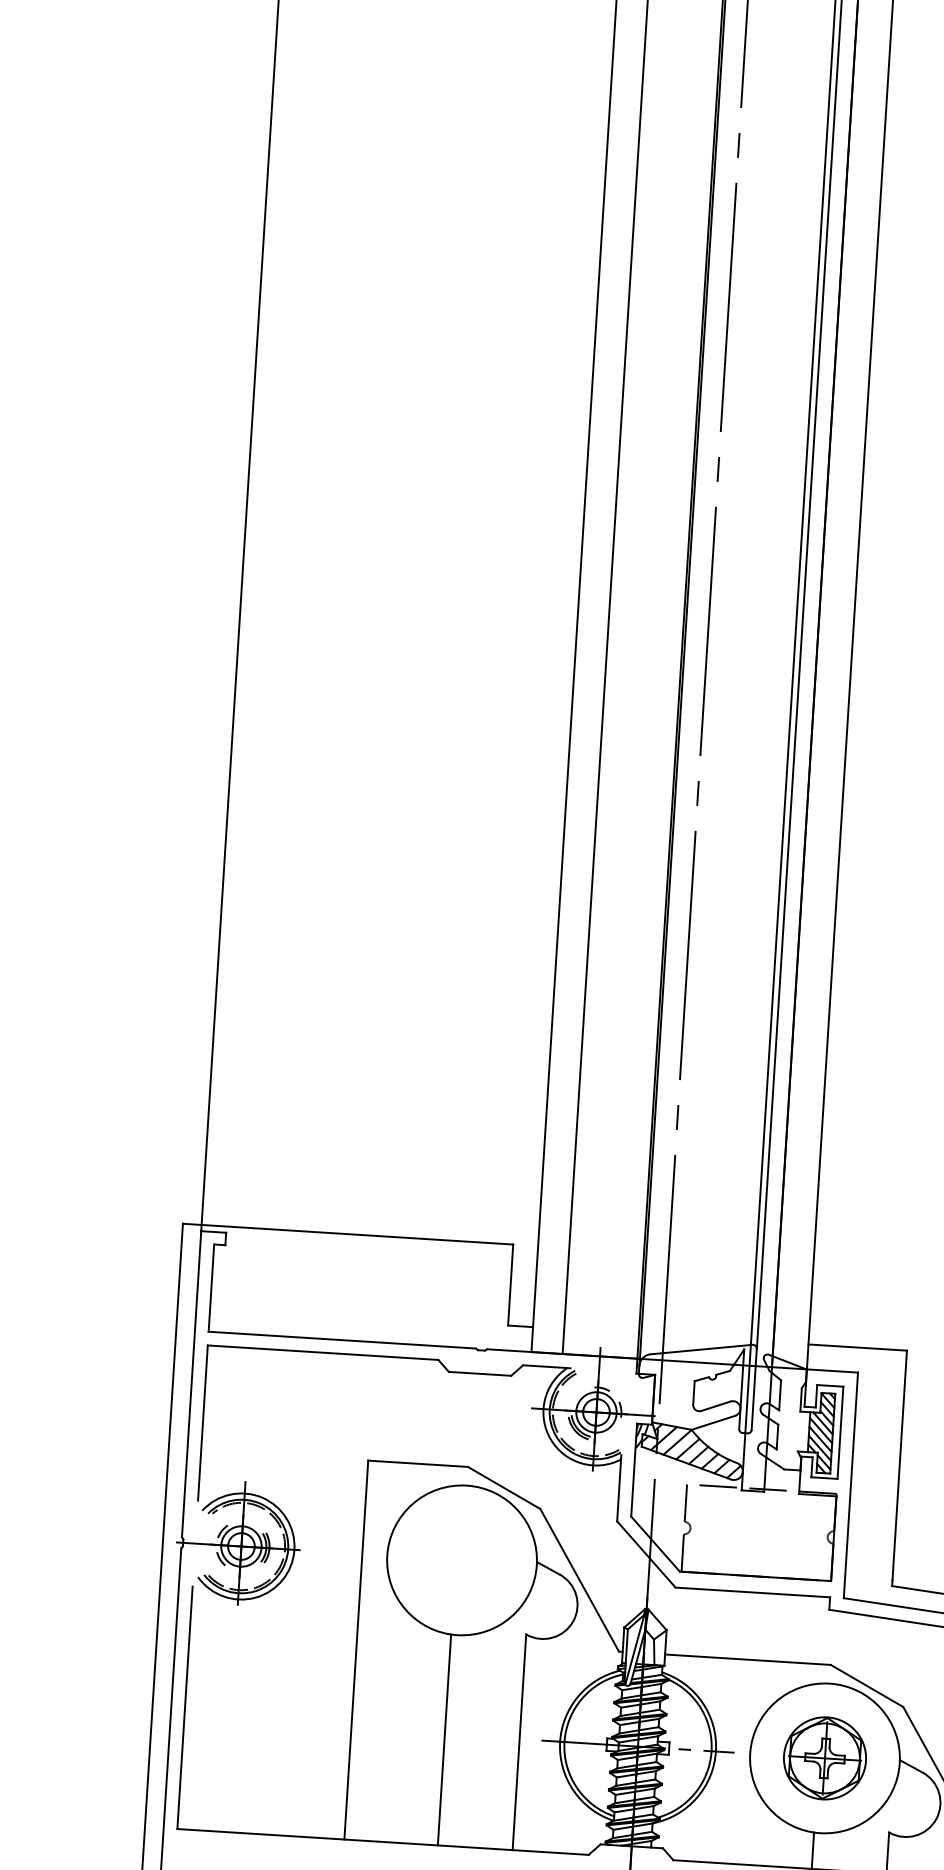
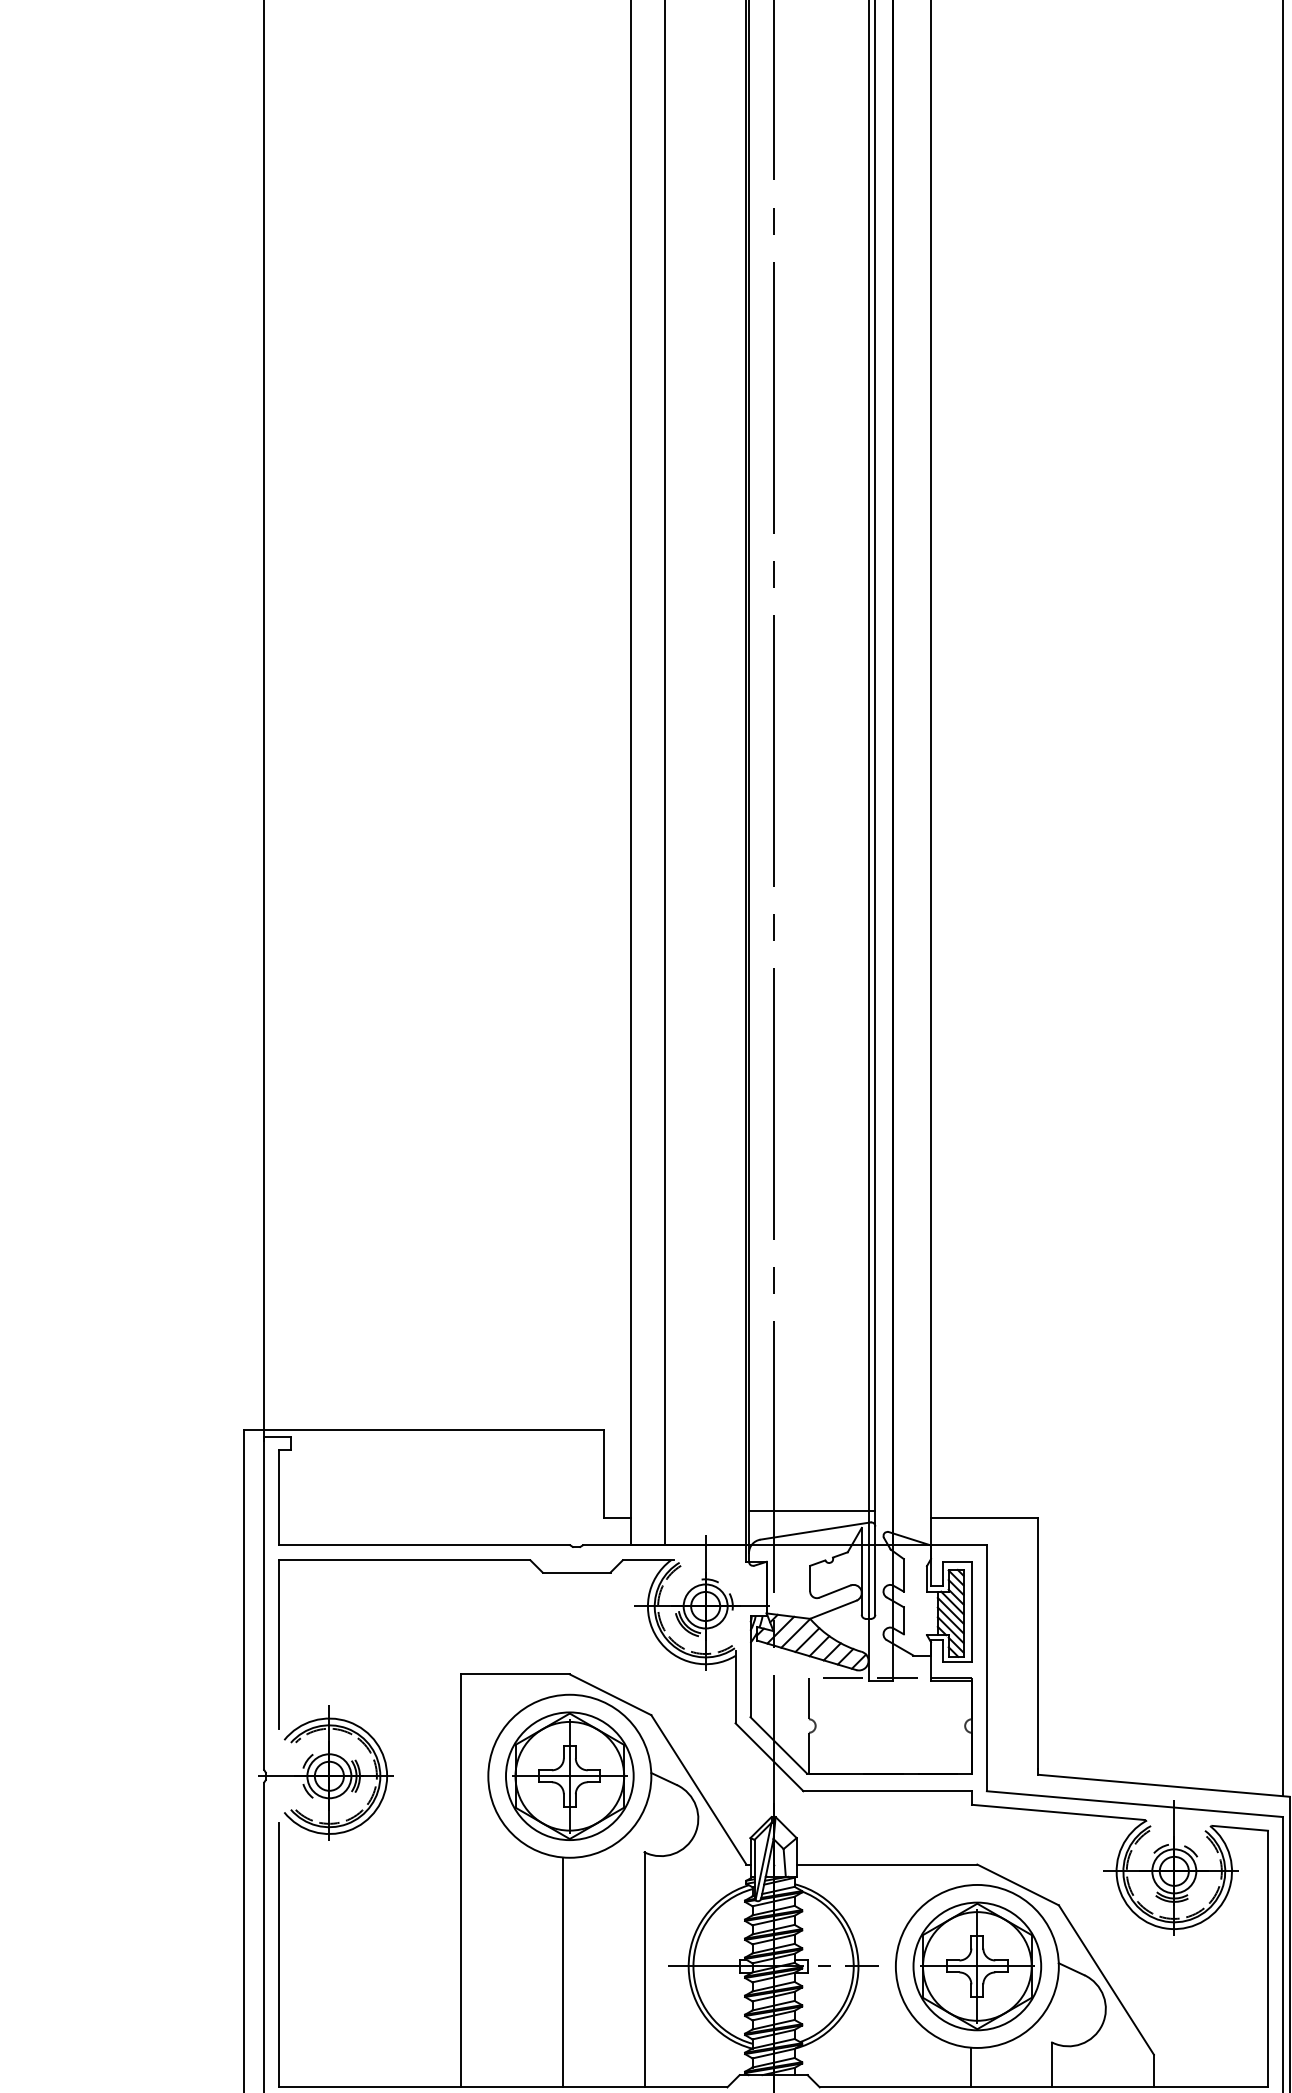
line: (699, 1331) -> (812, 1511), added
part: (461, 1559) -> (569, 1775), added
part: (825, 1758) -> (977, 1966), size x1.43

